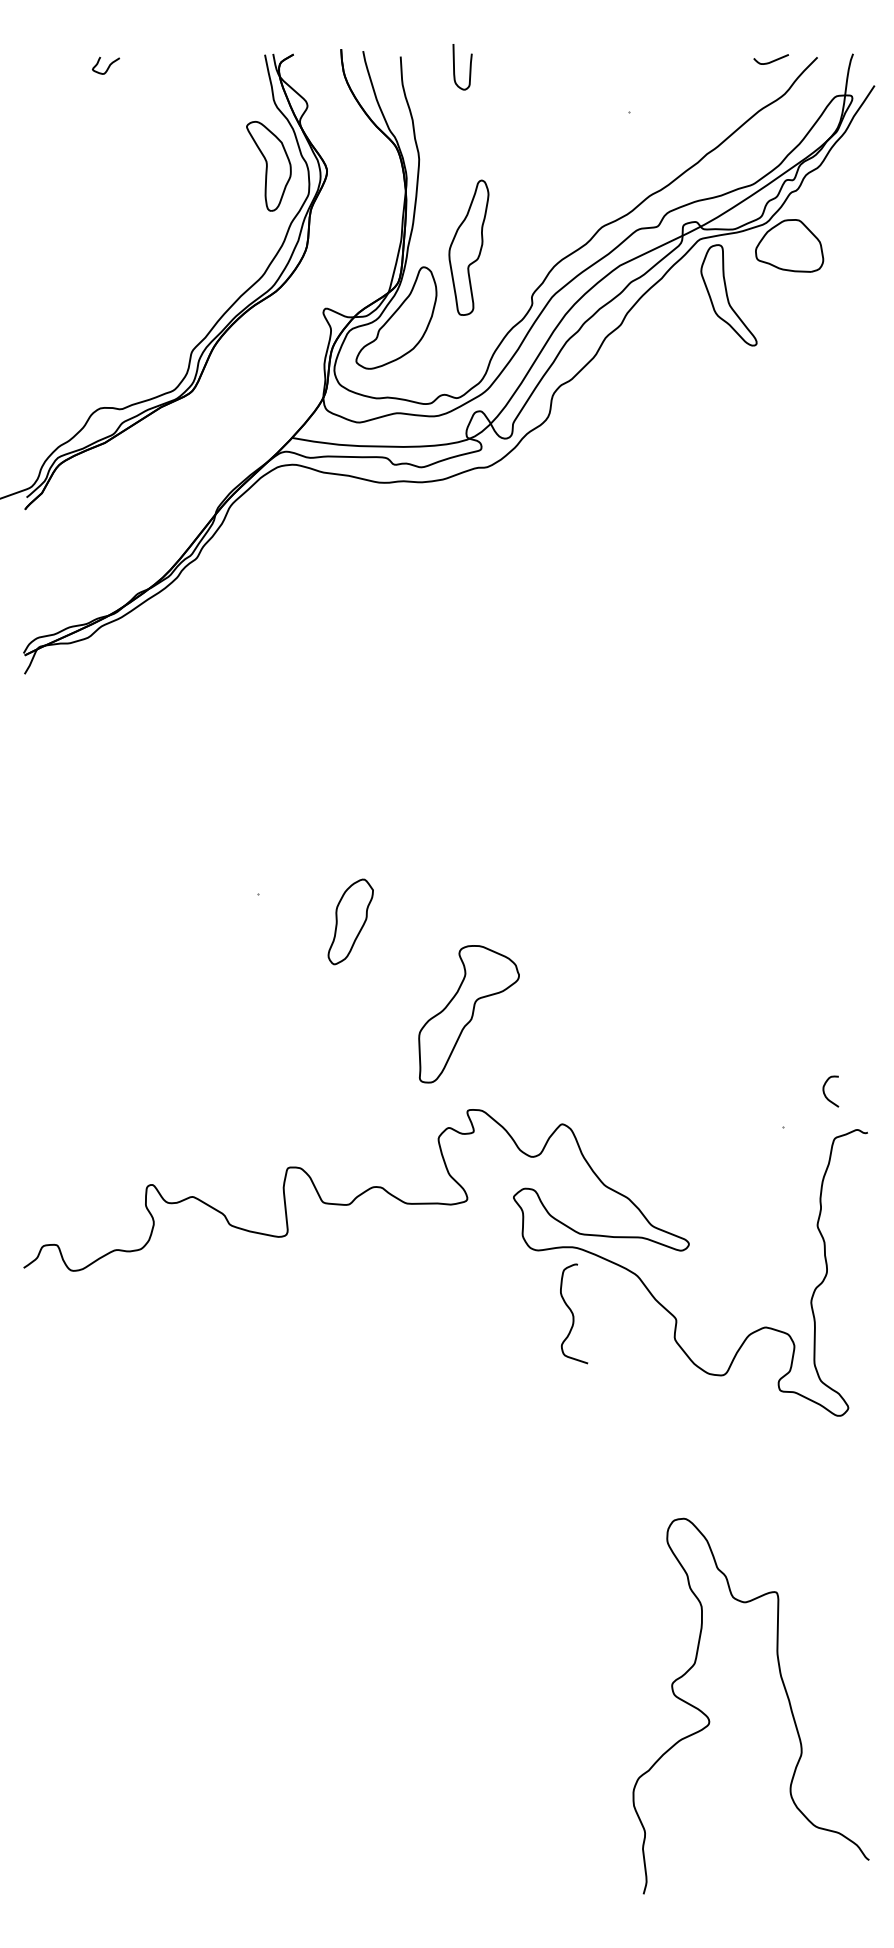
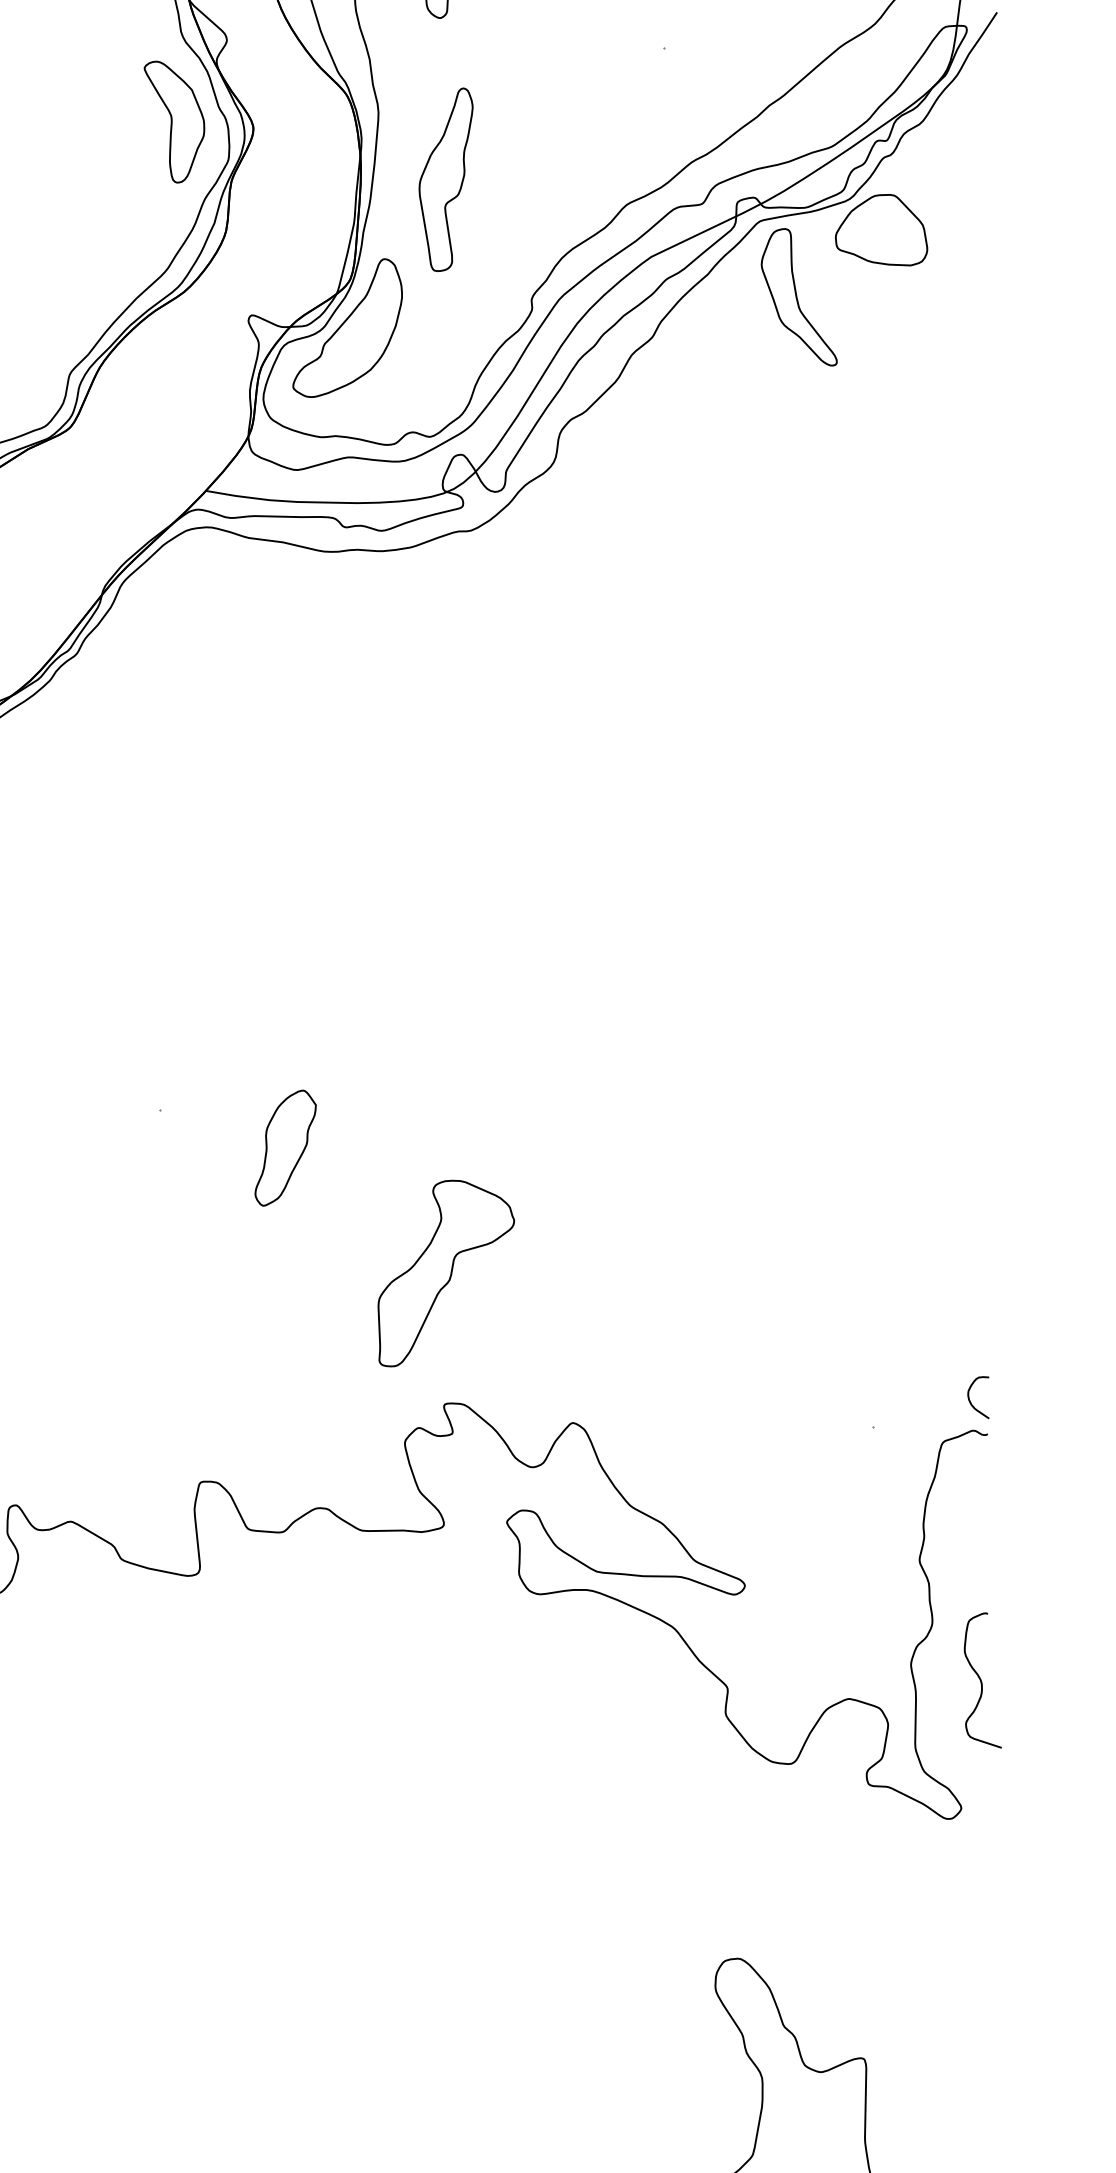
part: (468, 247) -> (445, 179), moved
curve: (825, 1093) -> (971, 1400), moved
curve: (573, 1313) -> (981, 1679), moved

